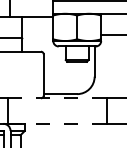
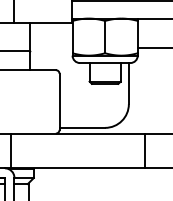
line: (57, 98) -> (78, 133), dashed -> solid
line: (57, 123) -> (78, 167), dashed -> solid

